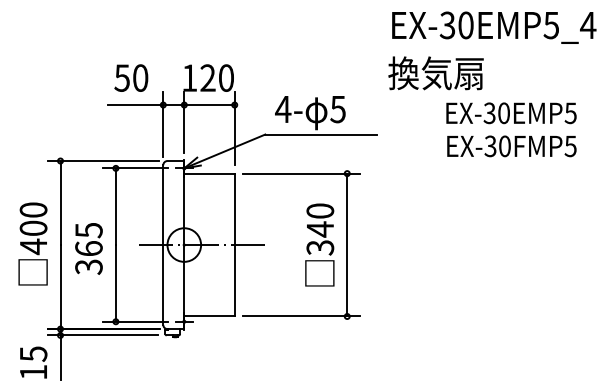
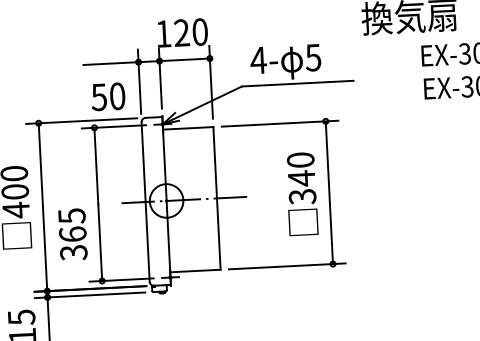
text: (131, 77) -> (108, 96), moved
text: (88, 248) -> (72, 234), moved

